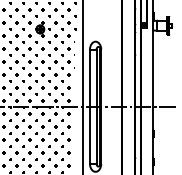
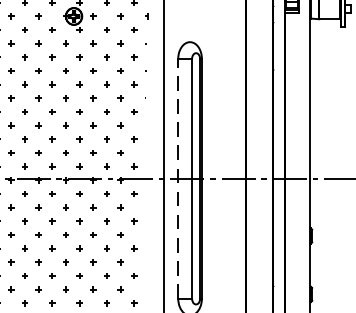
line: (89, 106) -> (177, 178), solid -> dashed

